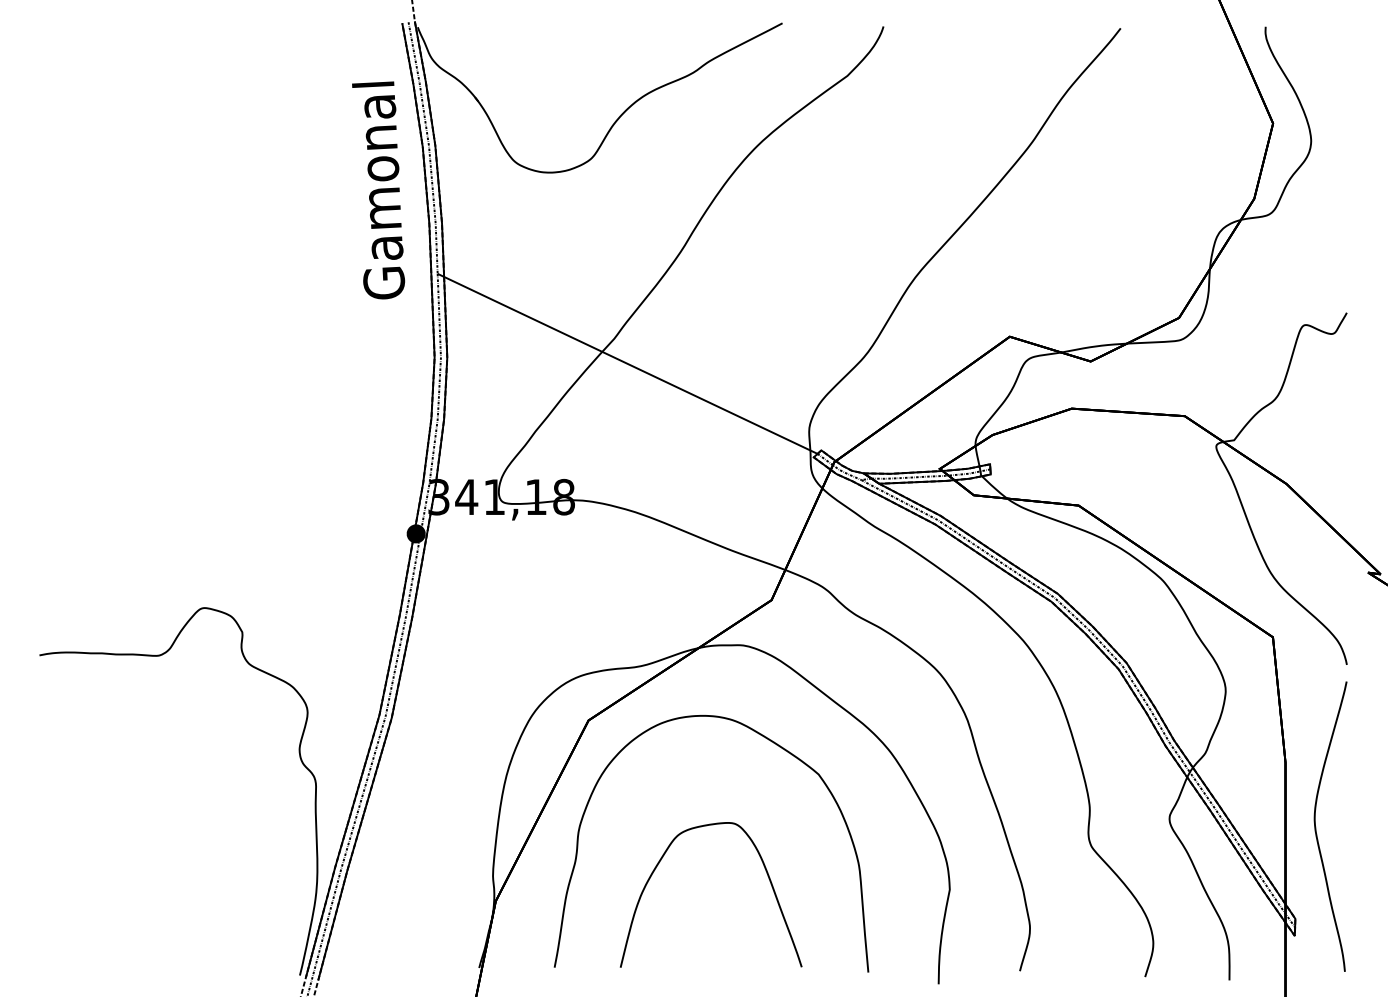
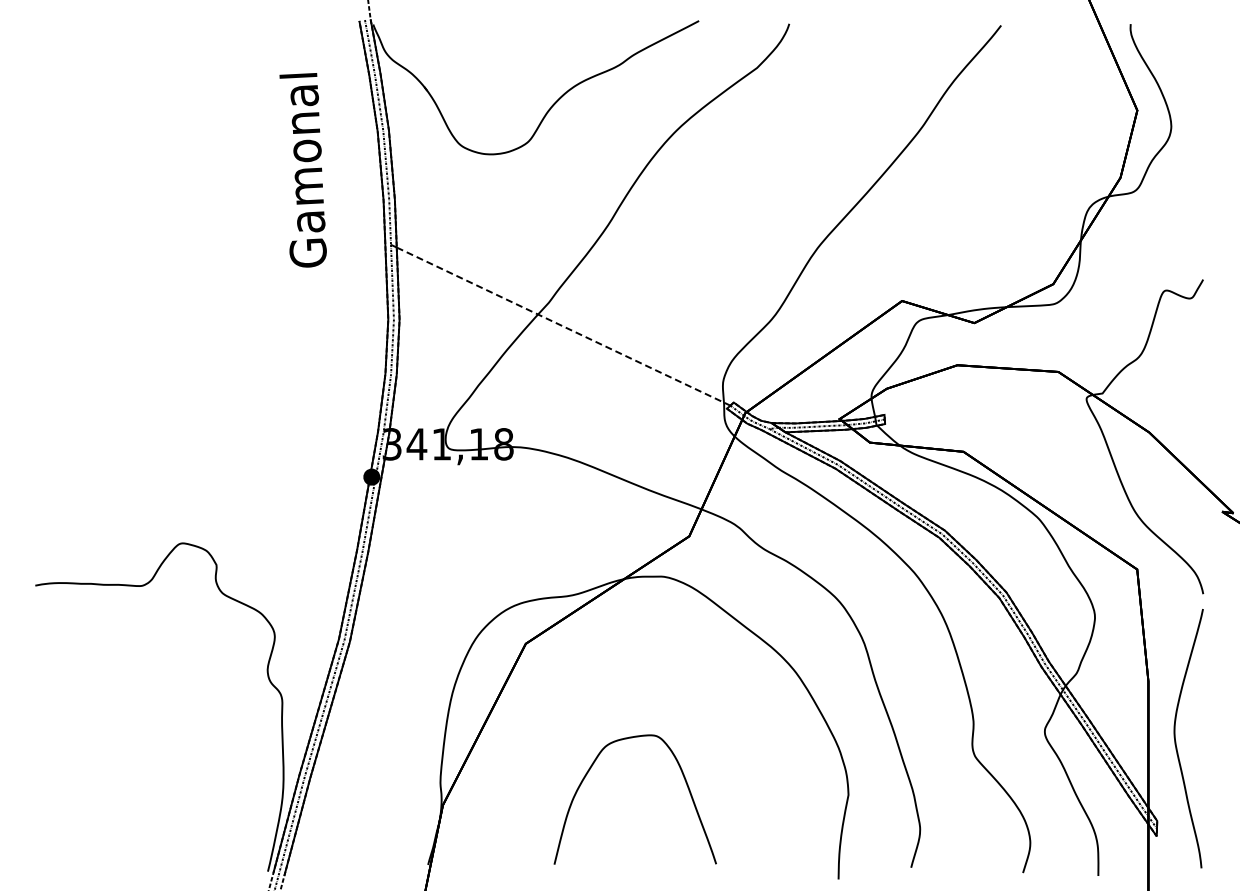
text: (377, 190) -> (302, 170), moved
line: (630, 365) -> (563, 326), solid -> dashed
curve: (769, 741) -> (687, 662), removed

